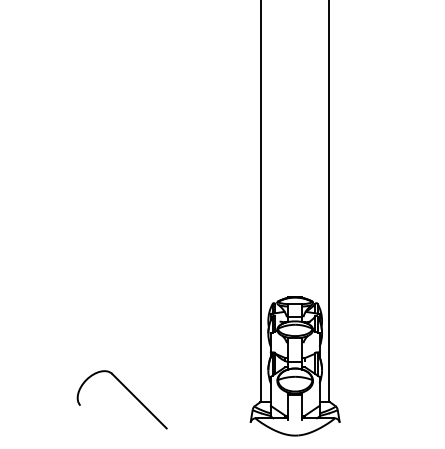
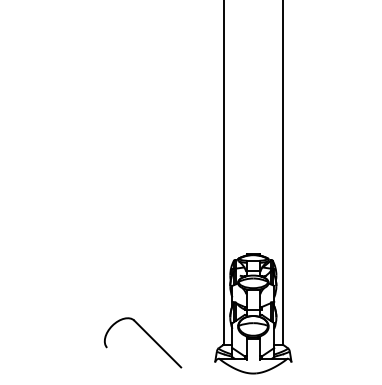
part: (128, 392) -> (148, 336), moved

